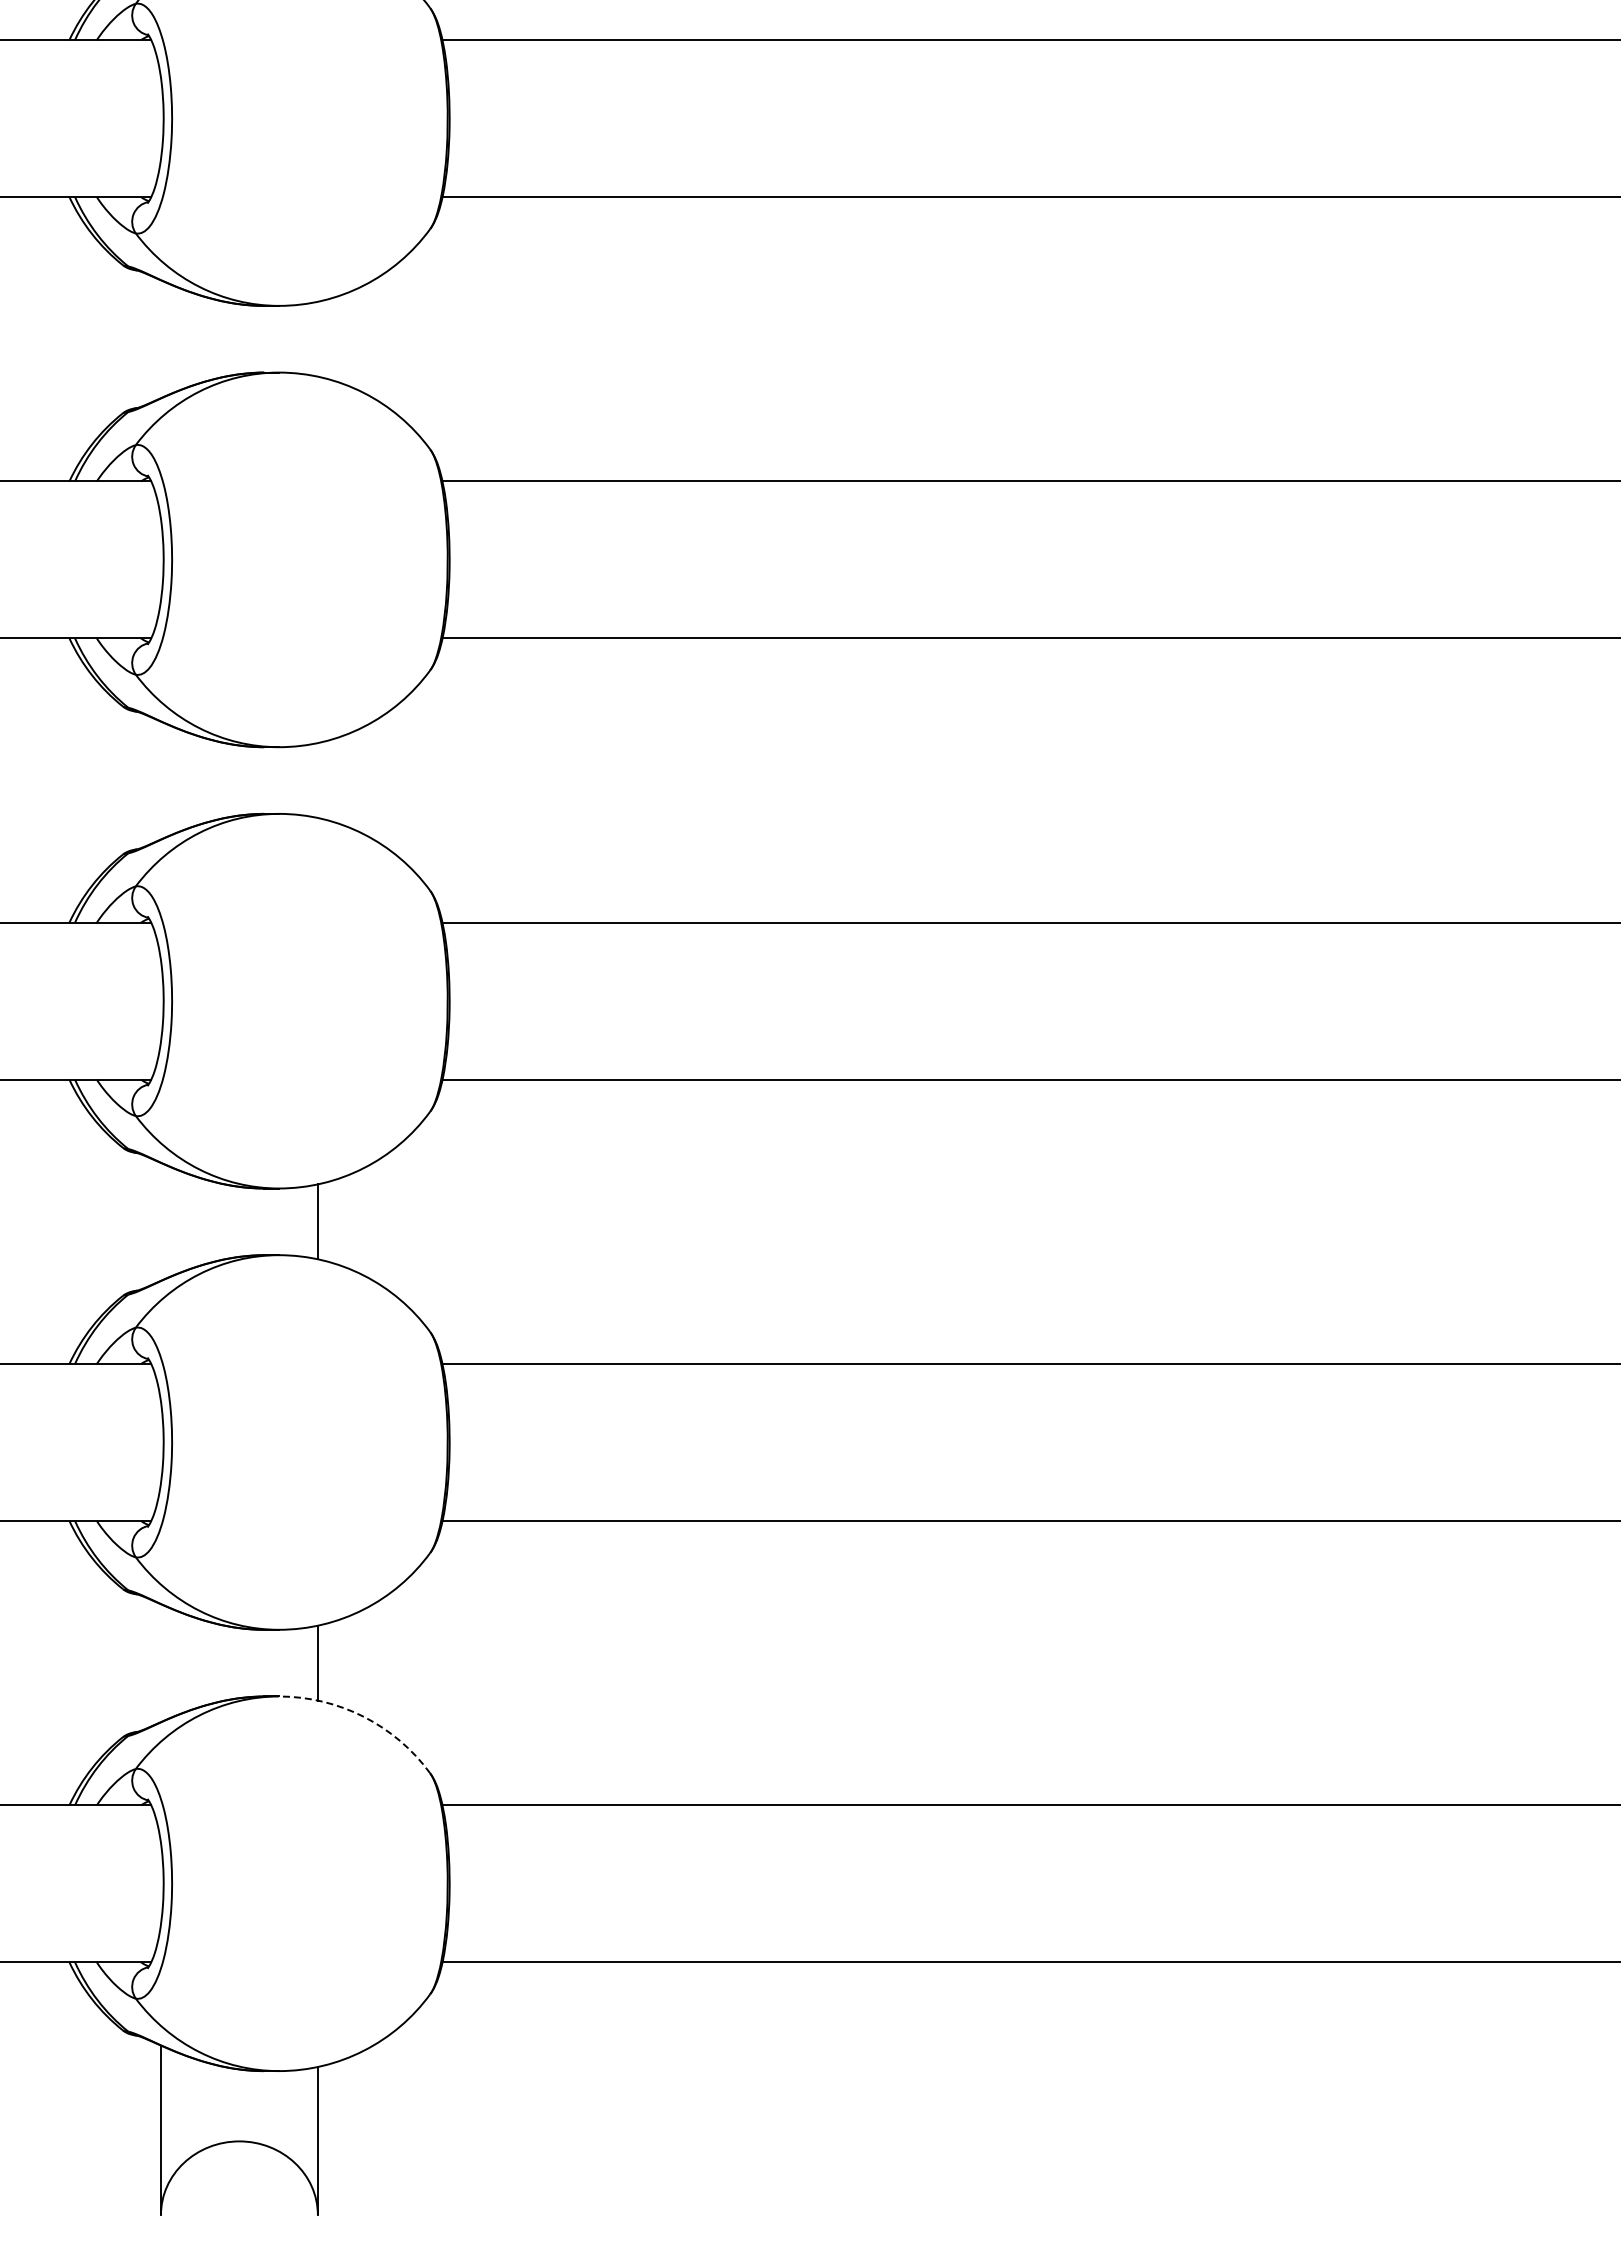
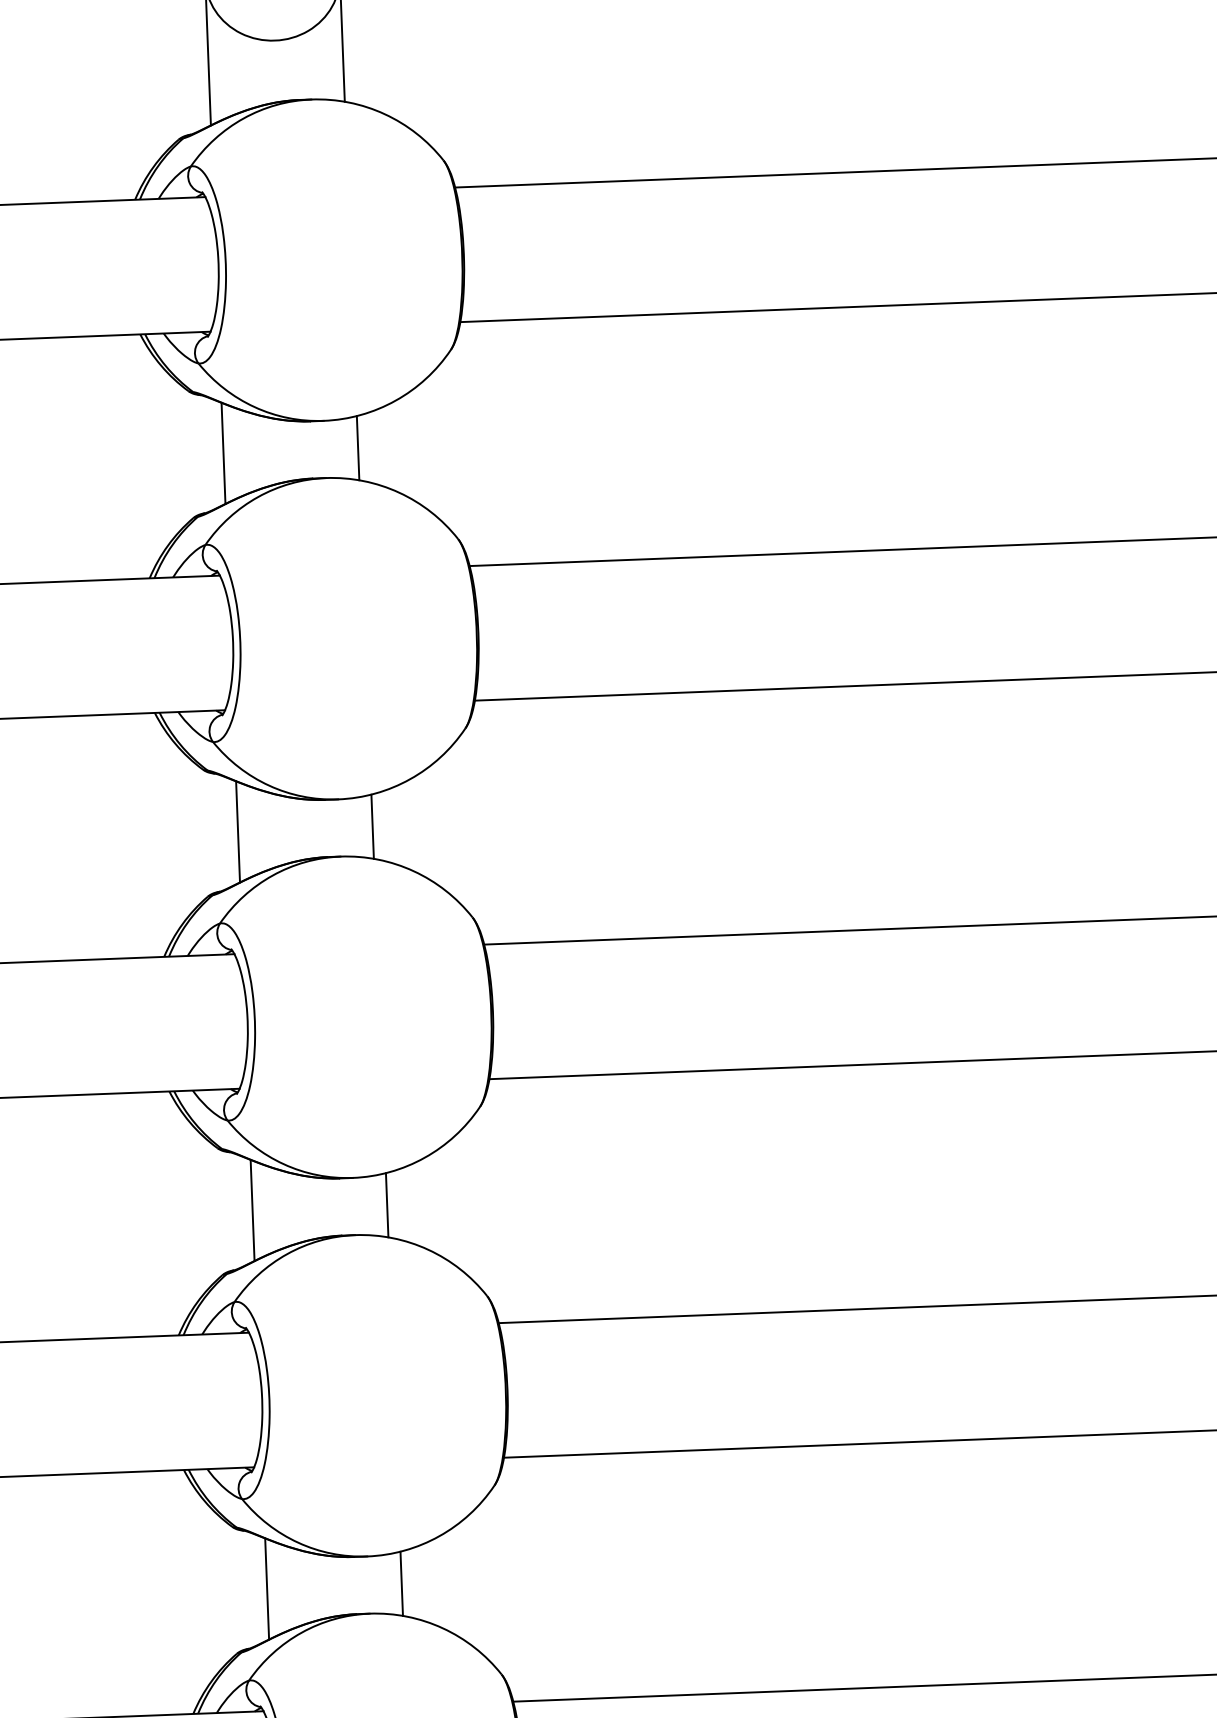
line: (317, 338) -> (357, 447), added
line: (160, 339) -> (223, 453), added
line: (160, 780) -> (237, 831), added
line: (317, 780) -> (372, 826), added
line: (160, 1221) -> (252, 1210), added
line: (160, 1663) -> (266, 1589), added
arc: (363, 1716) -> (442, 1628), dashed -> solid

